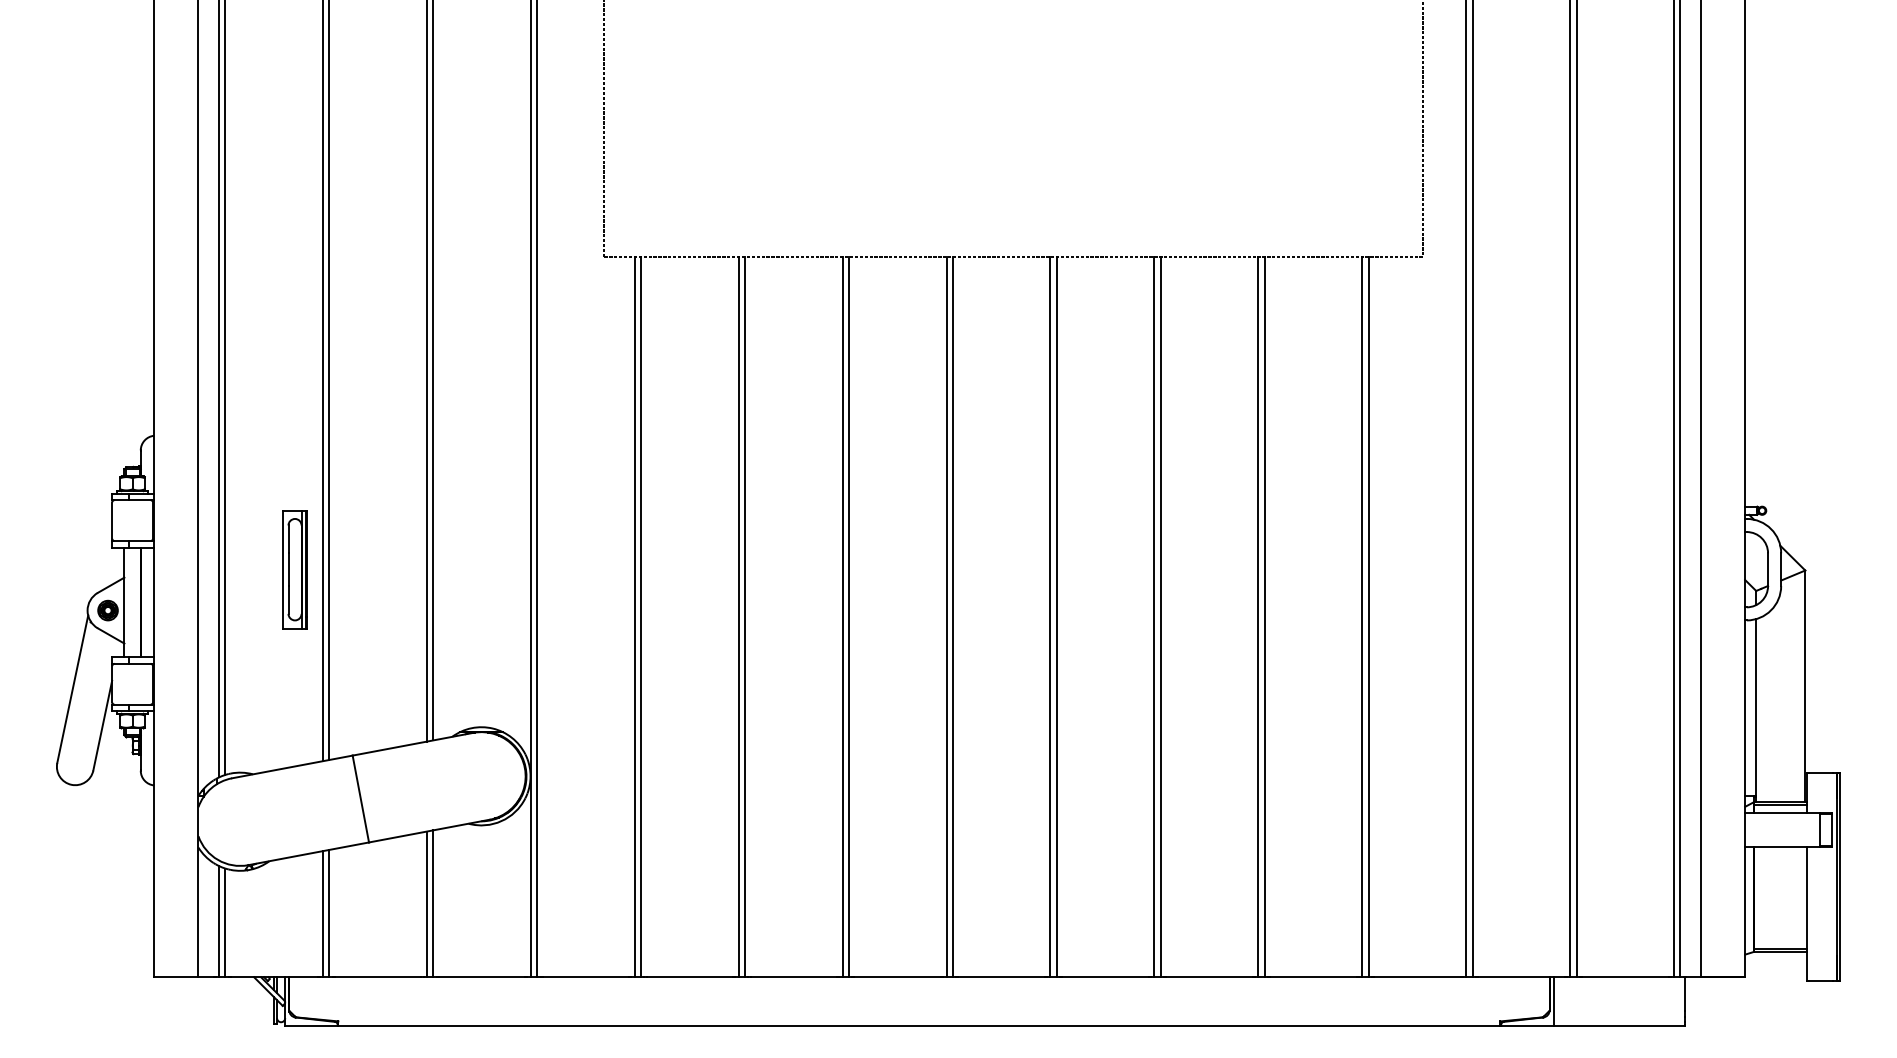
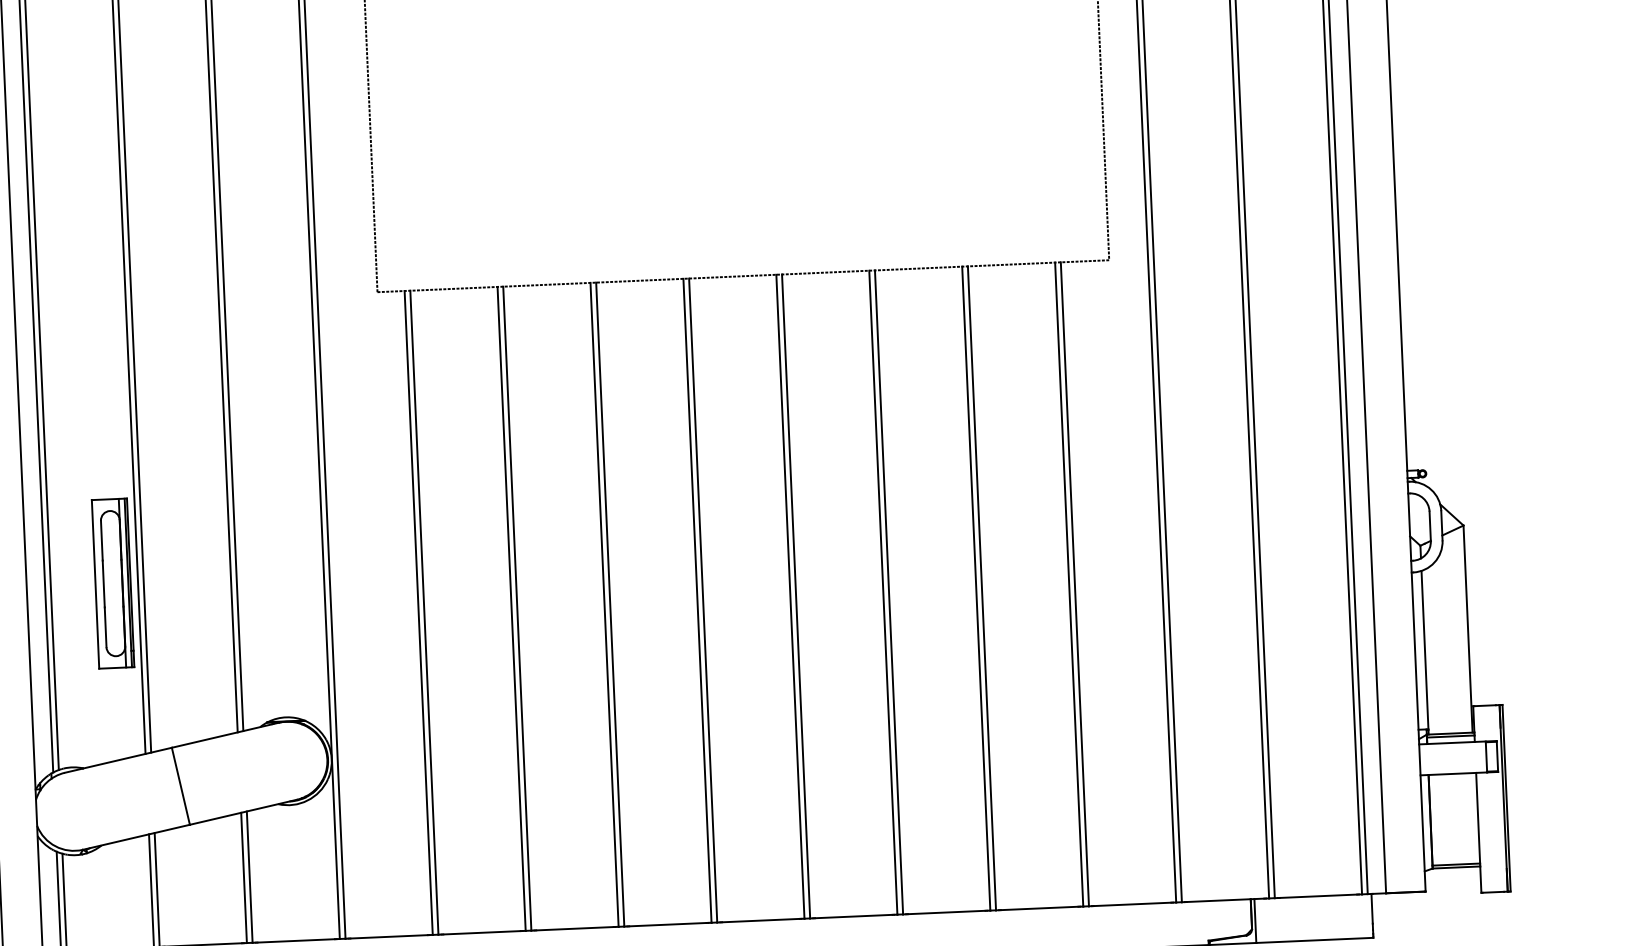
part: (294, 569) -> (112, 583), size x1.6

